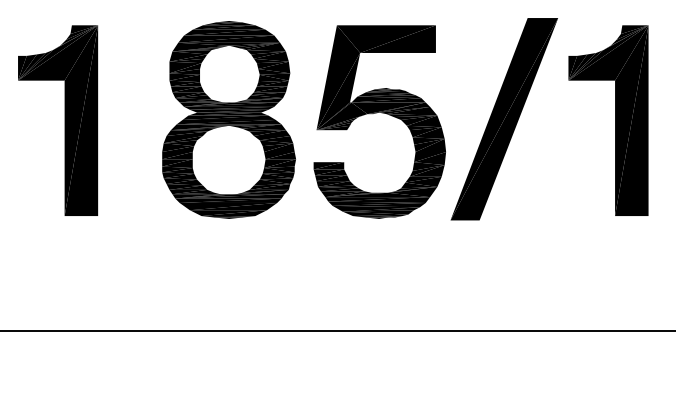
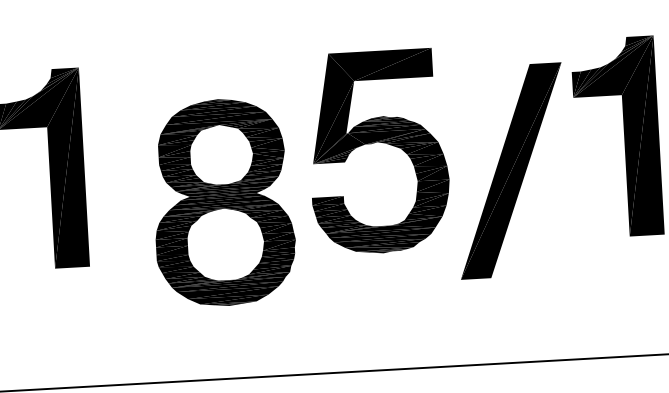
part: (228, 119) -> (222, 202), moved
part: (503, 119) -> (510, 171), moved

